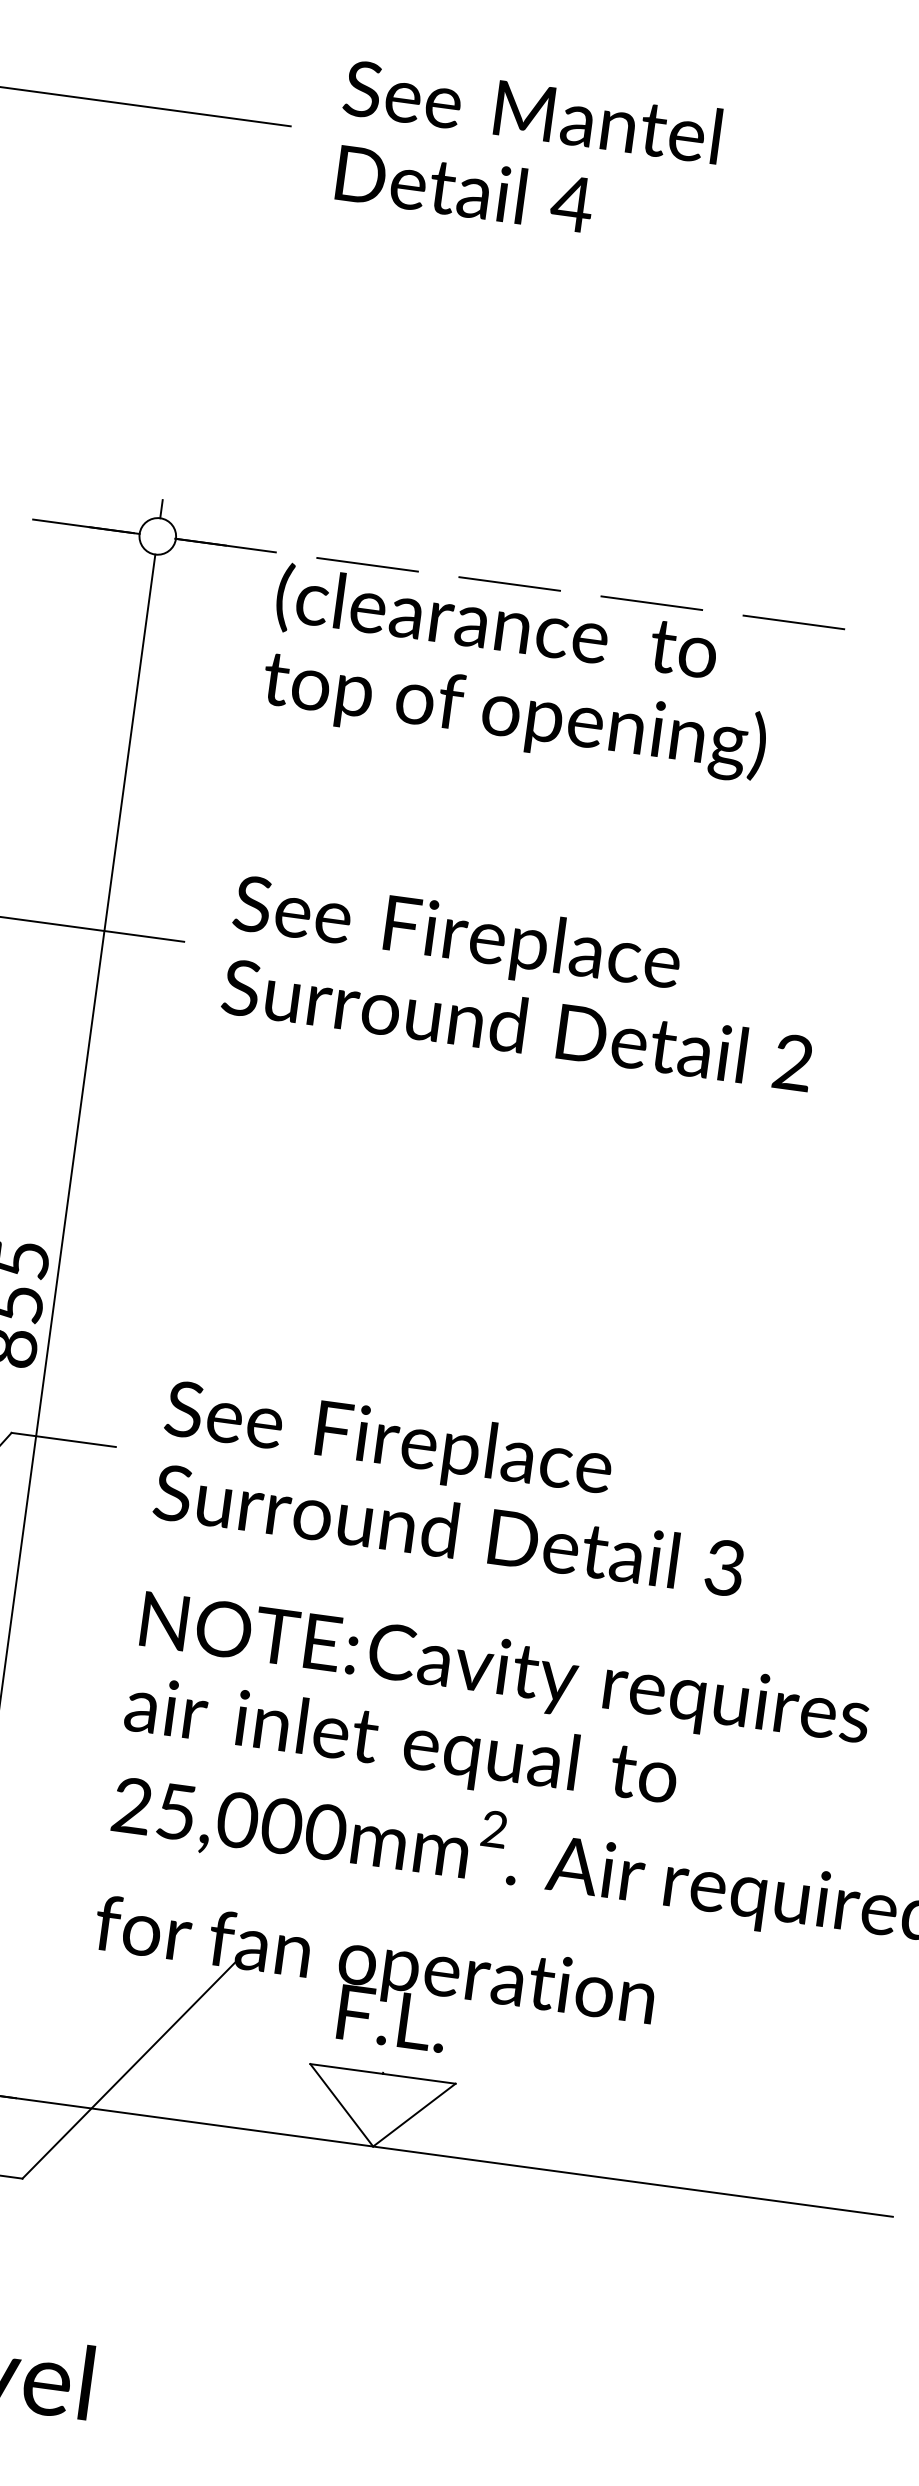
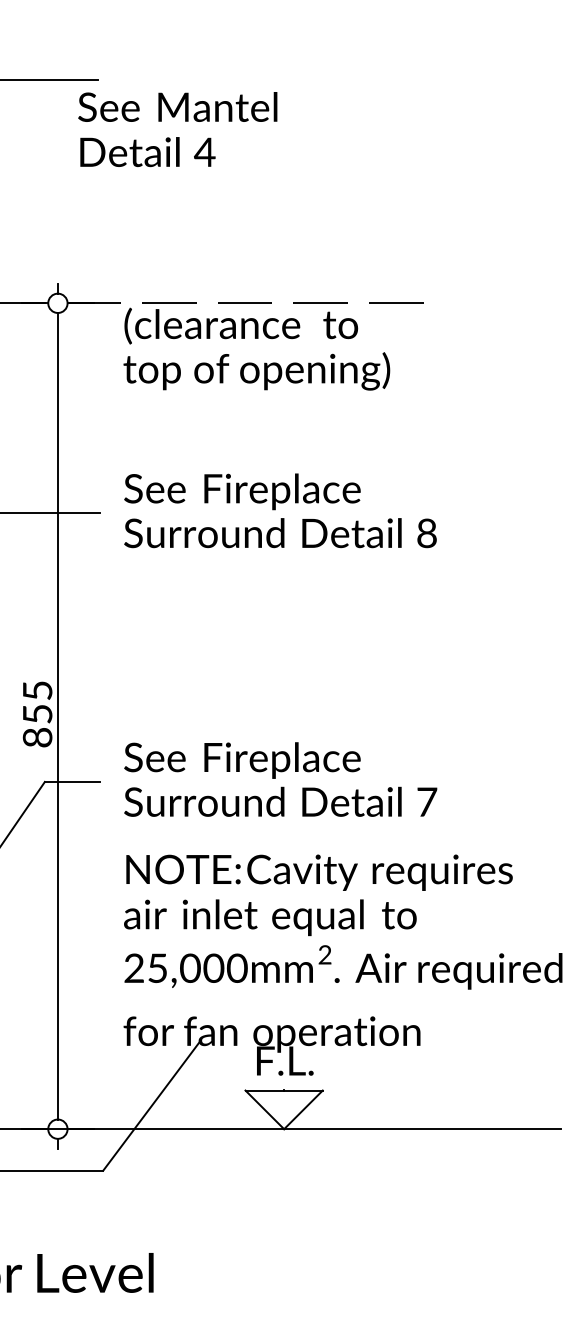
text: (526, 153) -> (177, 129), moved
text: (791, 1064) -> (426, 534), 2 -> 8
text: (725, 1566) -> (427, 801), 3 -> 7

